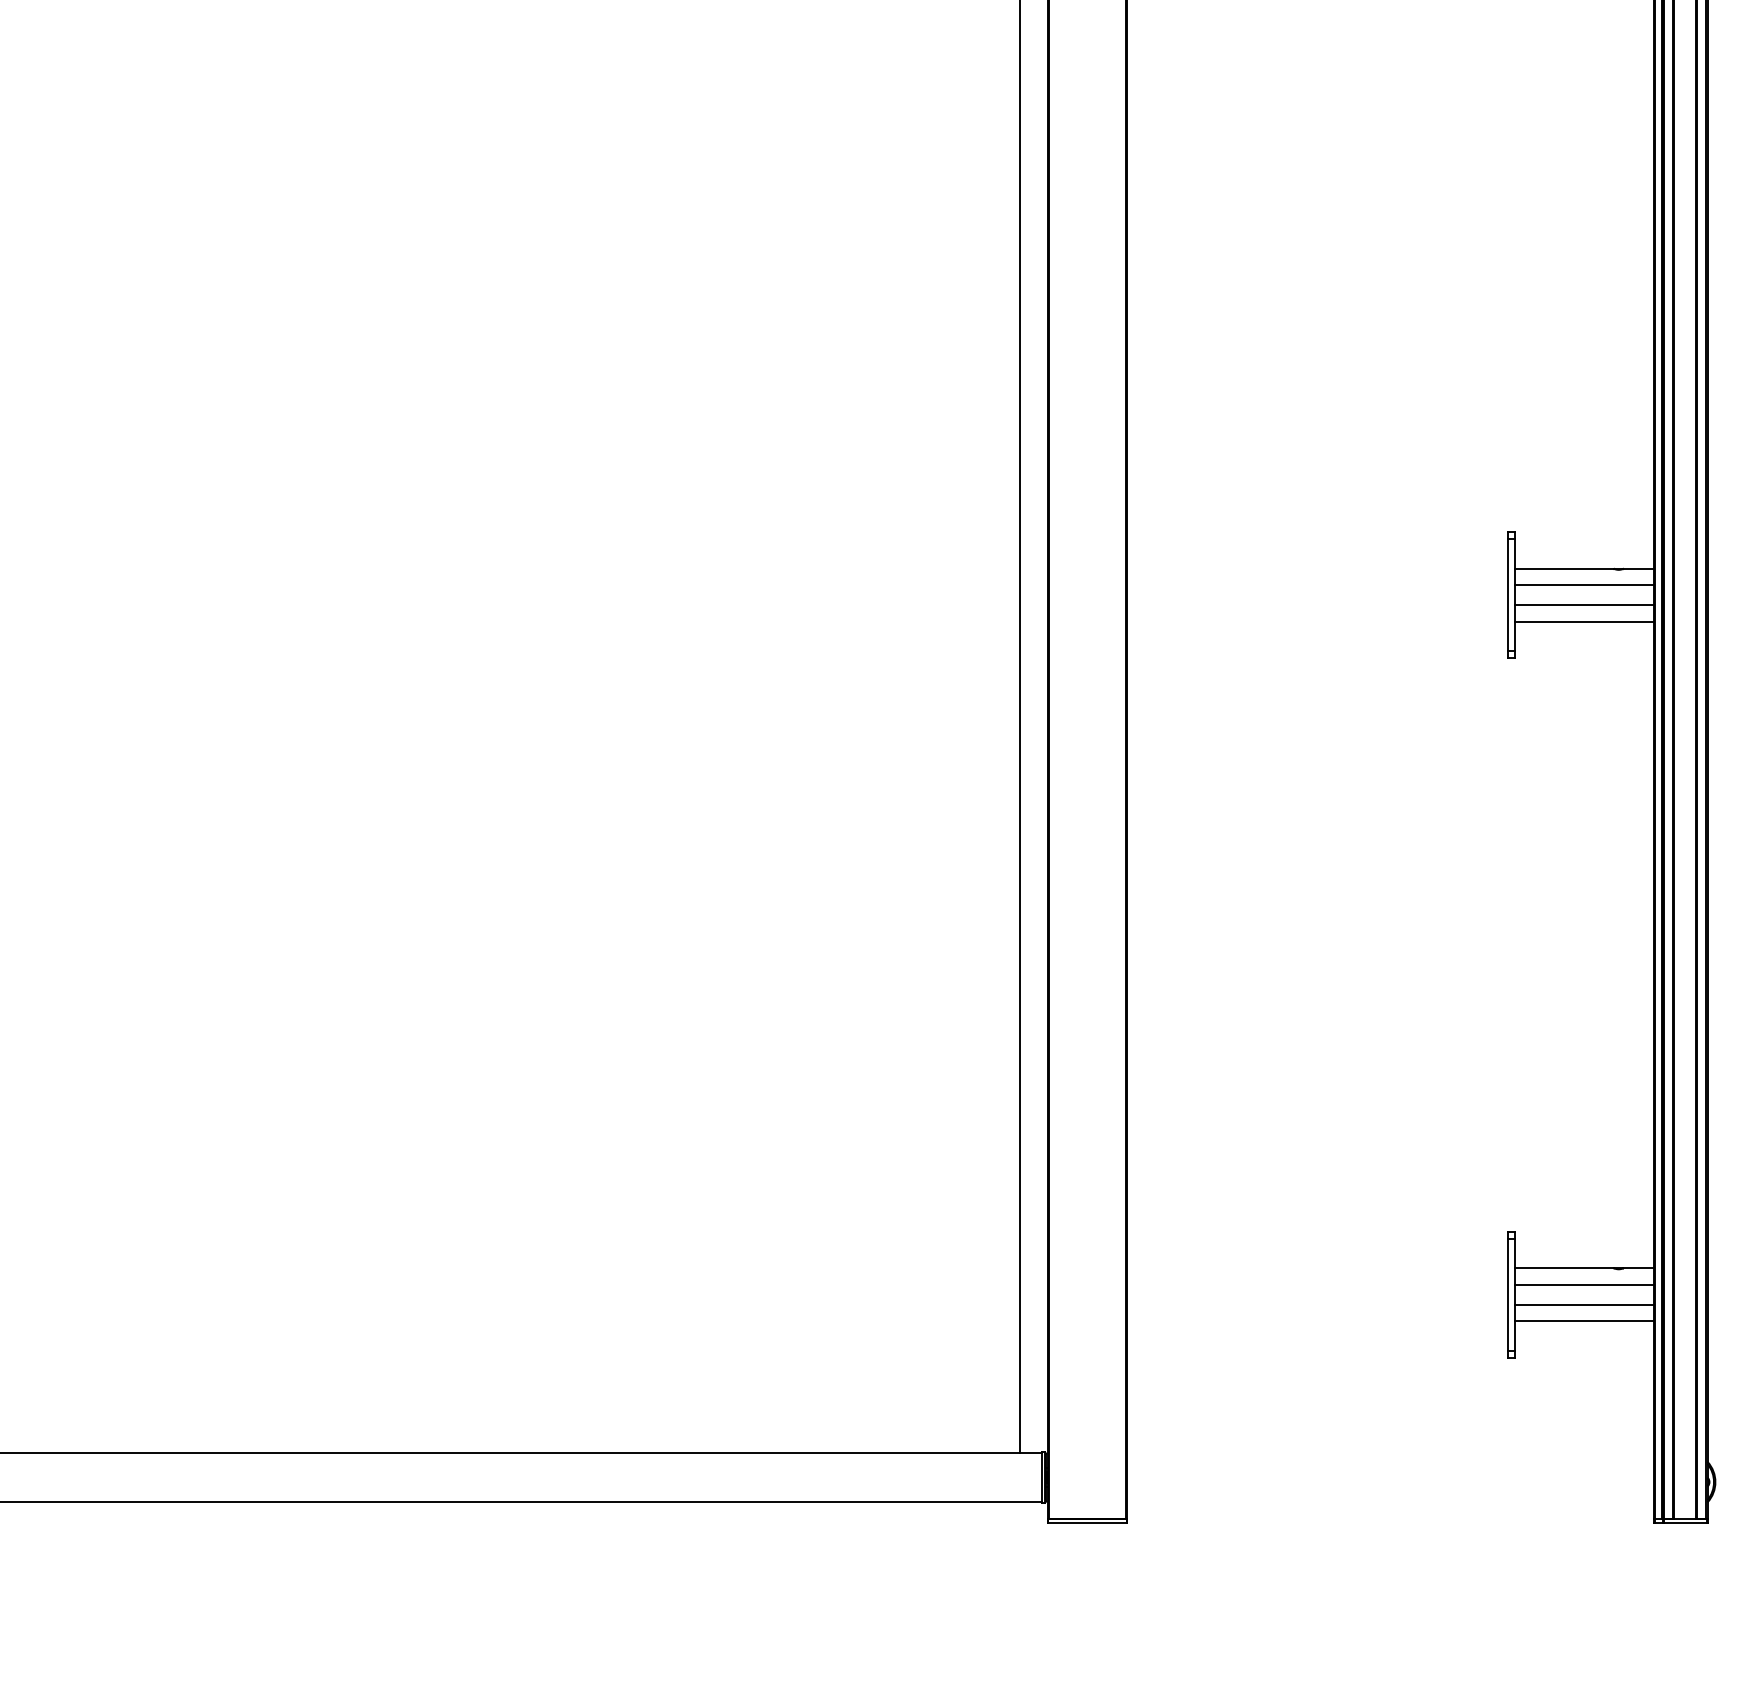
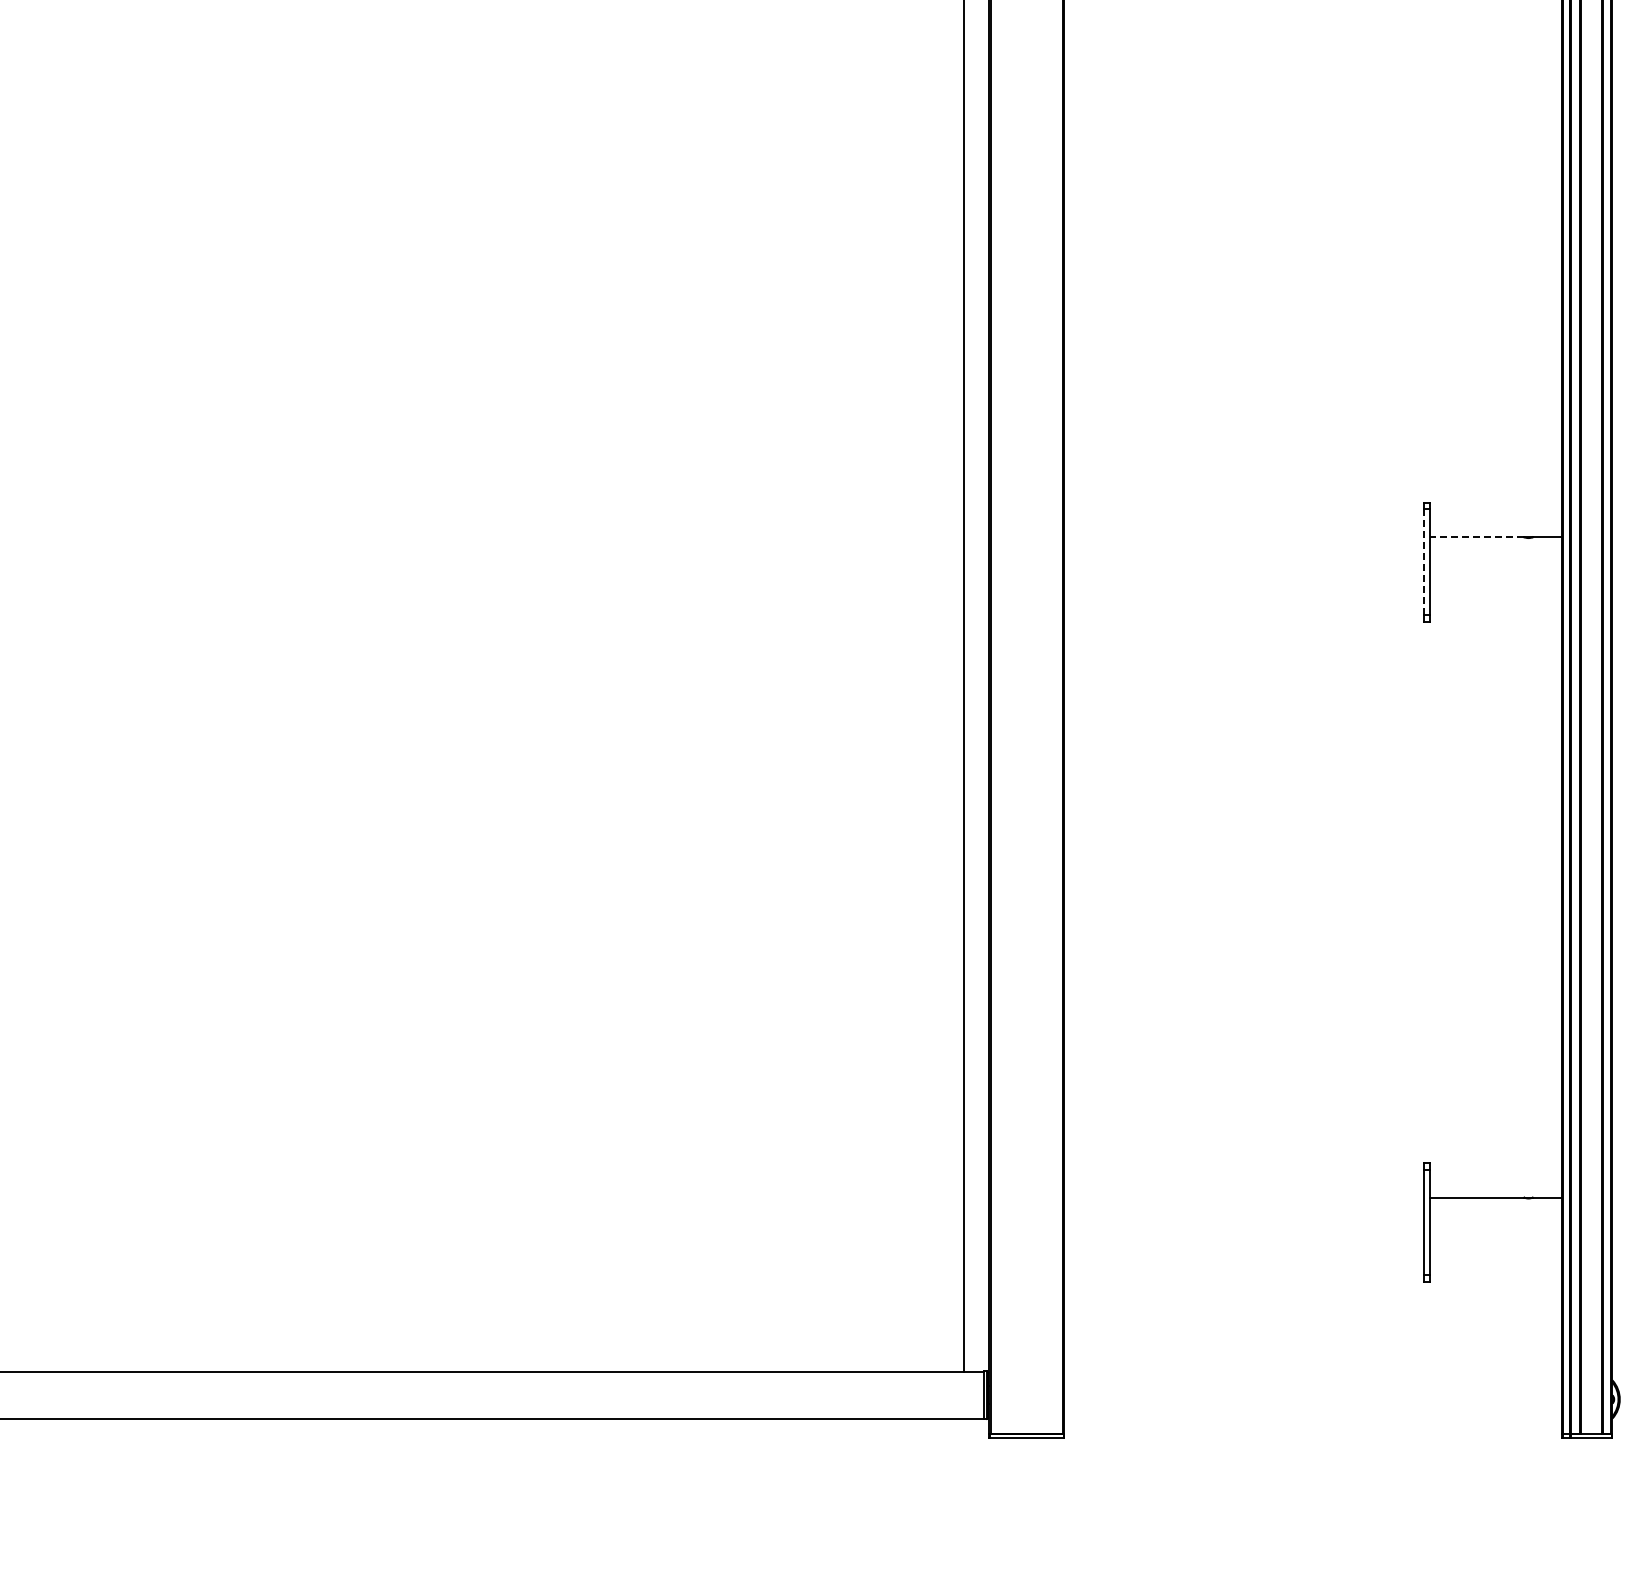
line: (1563, 569) -> (1476, 537), solid -> dashed
line: (1584, 585) -> (1496, 552), removed
line: (1507, 595) -> (1423, 562), solid -> dashed
line: (1584, 605) -> (1496, 571), removed
line: (1584, 621) -> (1496, 586), removed
line: (1584, 1285) -> (1496, 1213), removed
line: (1584, 1304) -> (1496, 1231), removed
line: (1584, 1321) -> (1496, 1247), removed

